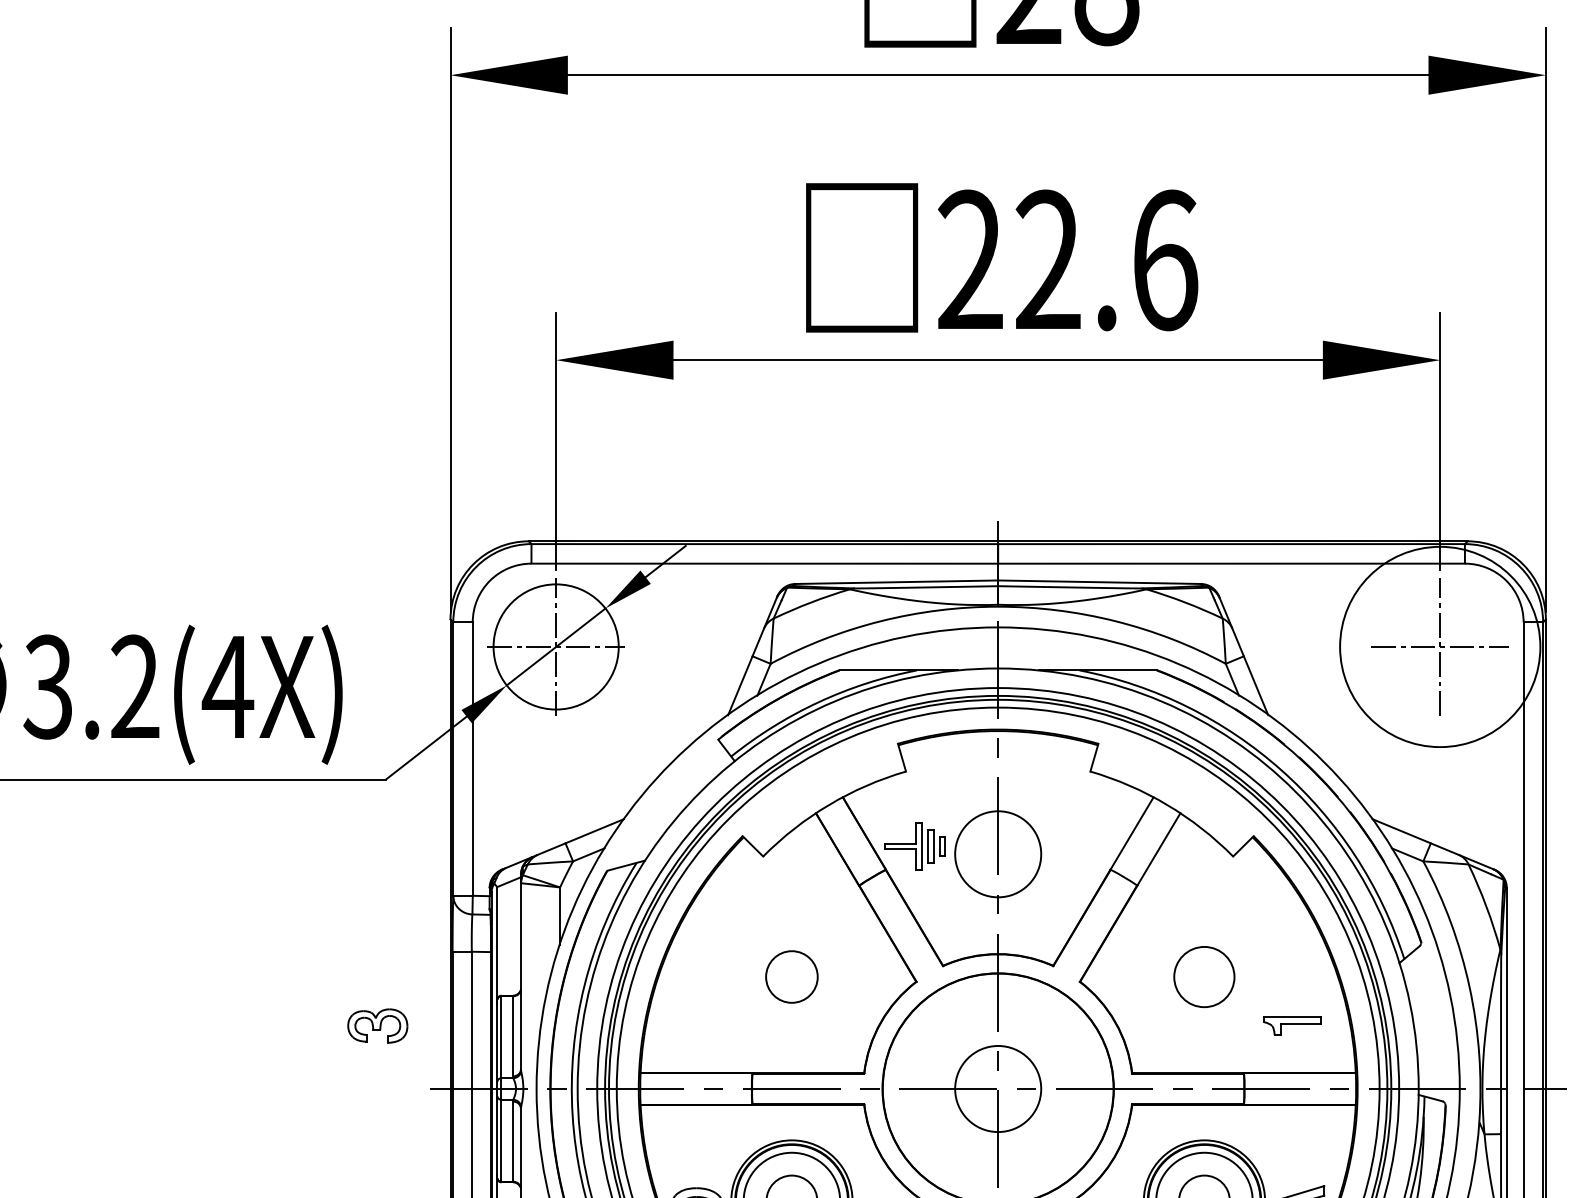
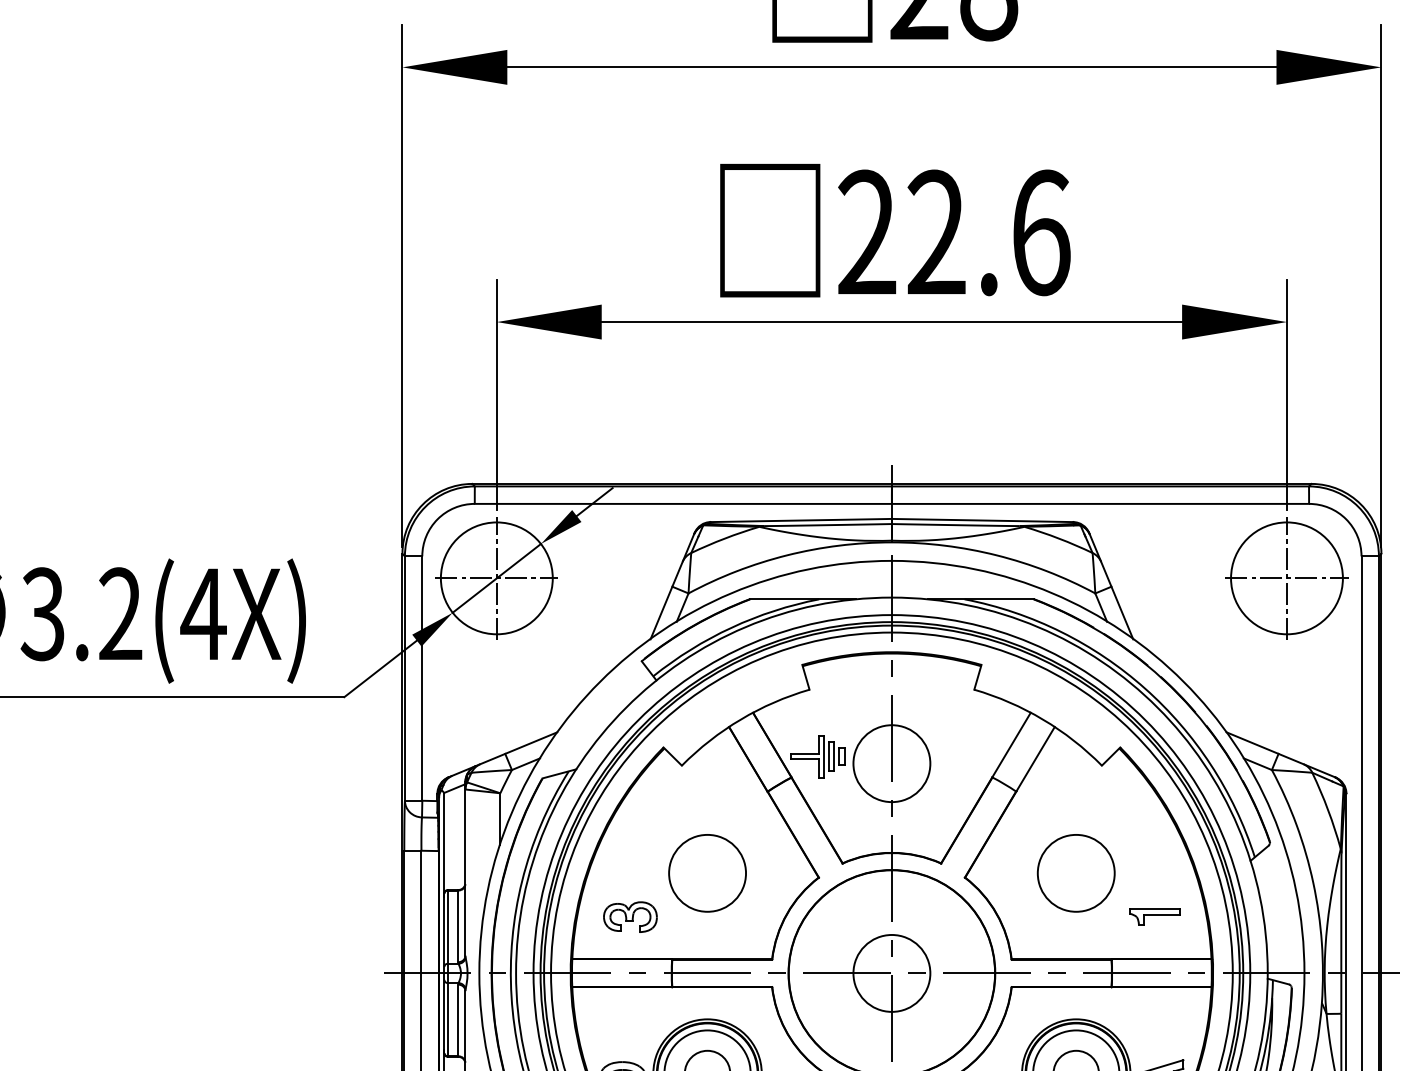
circle: (1439, 647) -> (1286, 578), size x0.62
circle: (791, 976) -> (707, 872), size x1.67
circle: (1203, 977) -> (1075, 873), size x1.43
part: (377, 1025) -> (630, 916), moved

